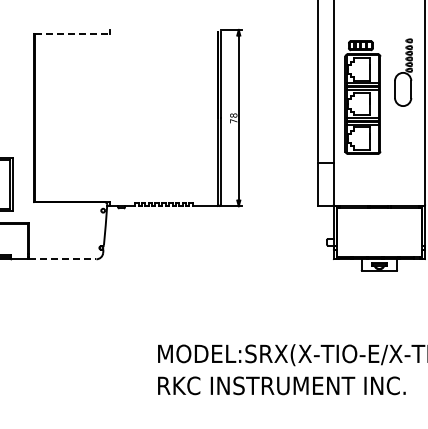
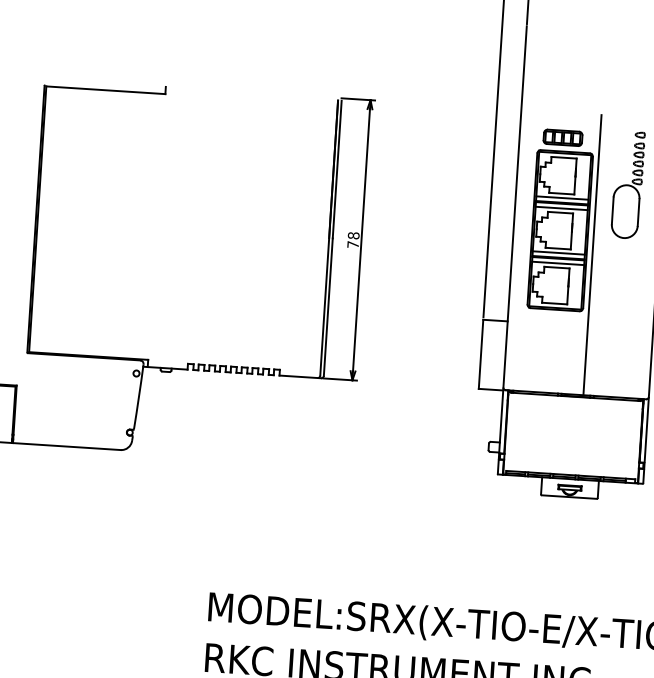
line: (73, 34) -> (107, 90), dashed -> solid
line: (384, 117) -> (593, 254), added
line: (62, 259) -> (66, 446), dashed -> solid

